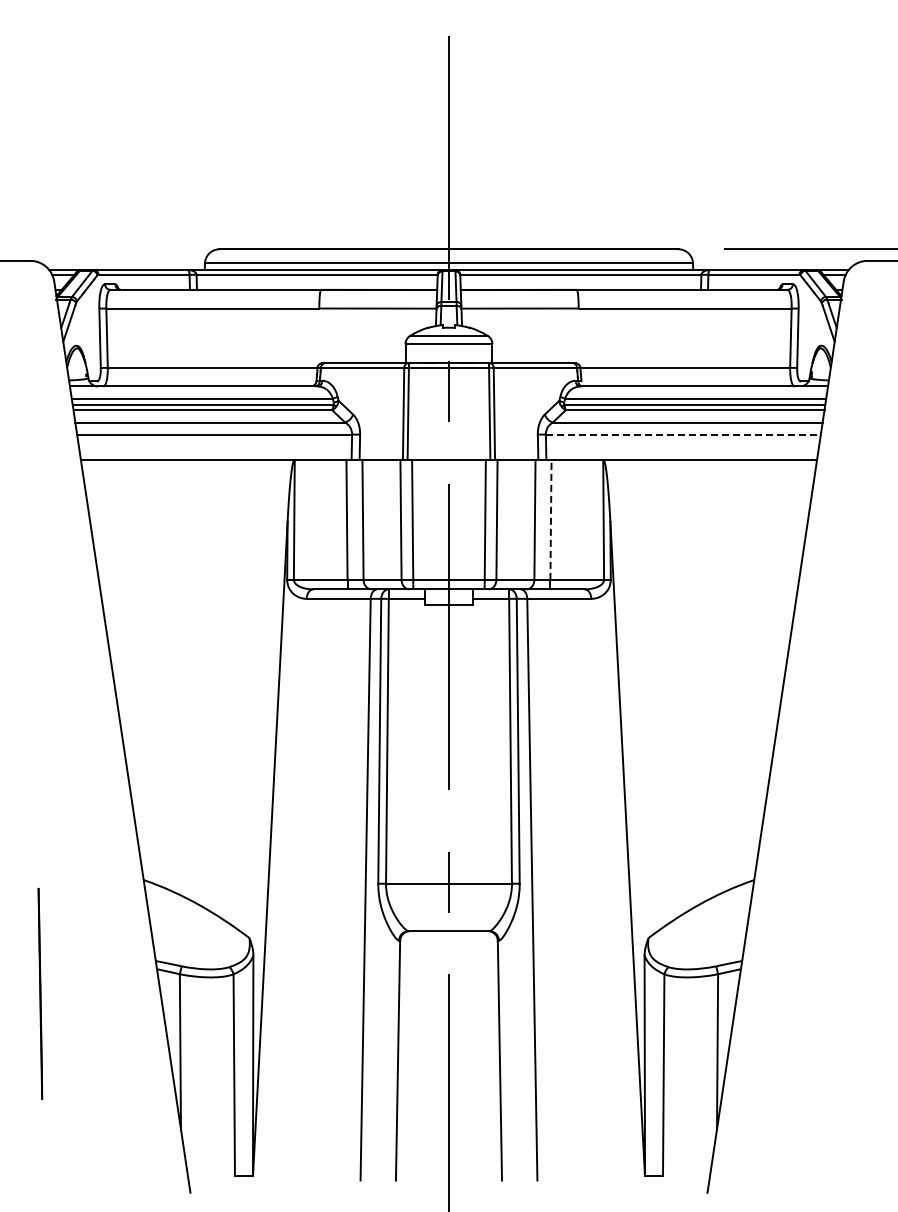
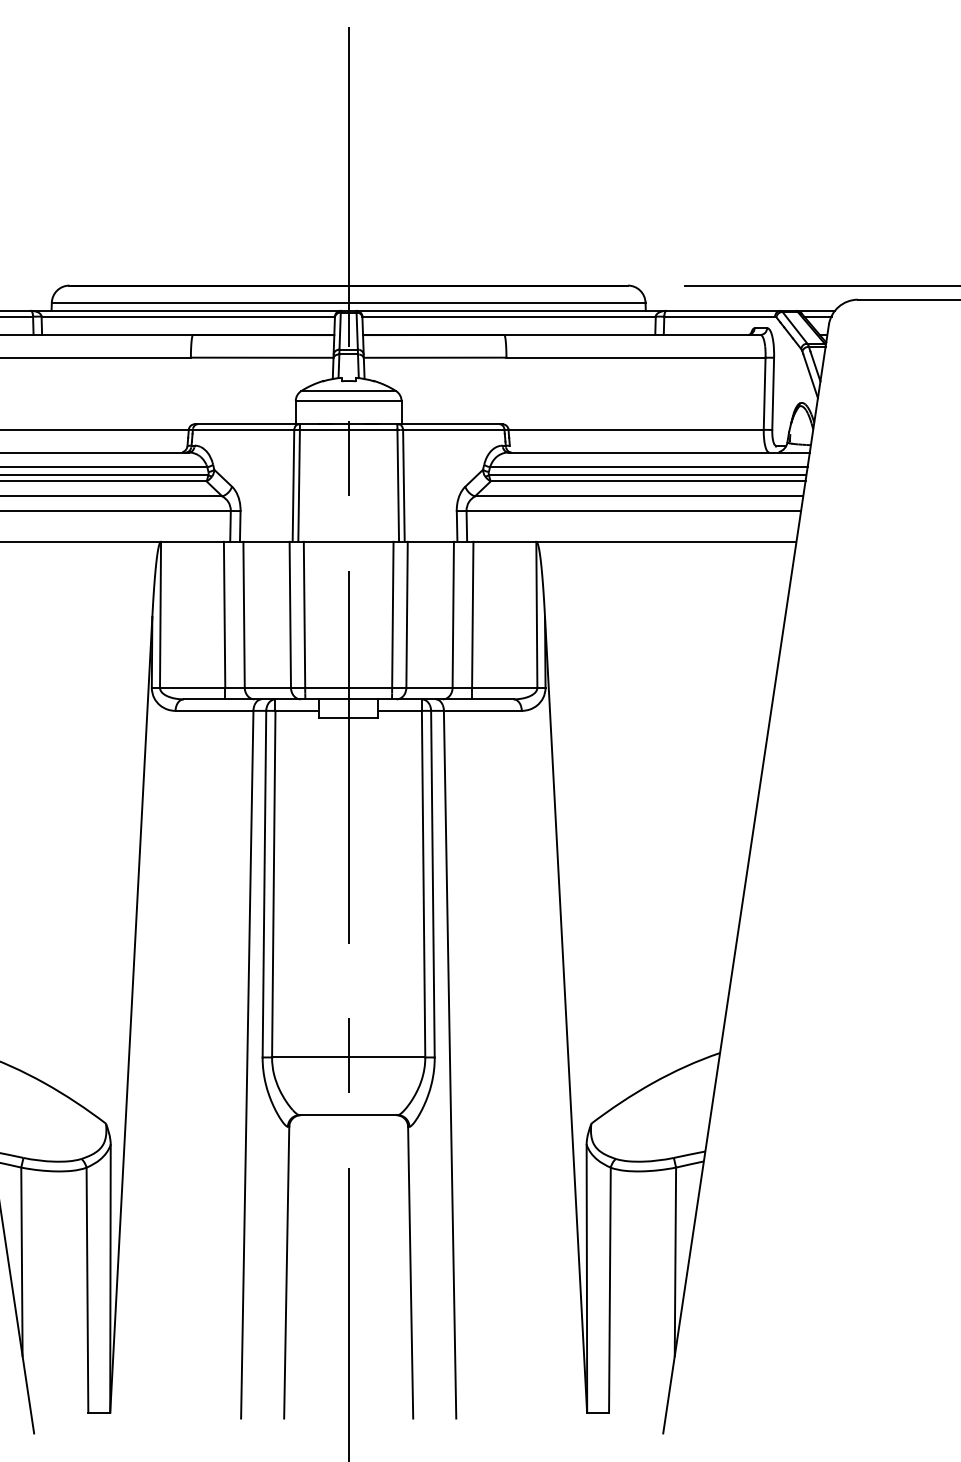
line: (683, 434) -> (633, 510), dashed -> solid
line: (550, 519) -> (472, 614), dashed -> solid

